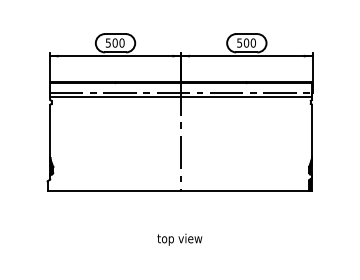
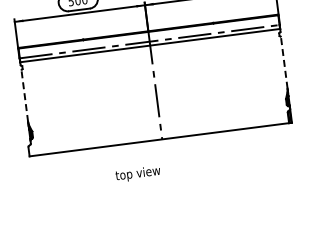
line: (50, 131) -> (24, 96), solid -> dashed
line: (311, 131) -> (283, 63), solid -> dashed
text: (179, 239) -> (137, 173), moved

